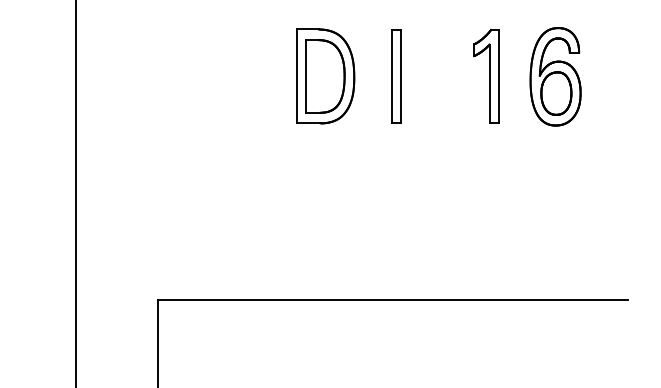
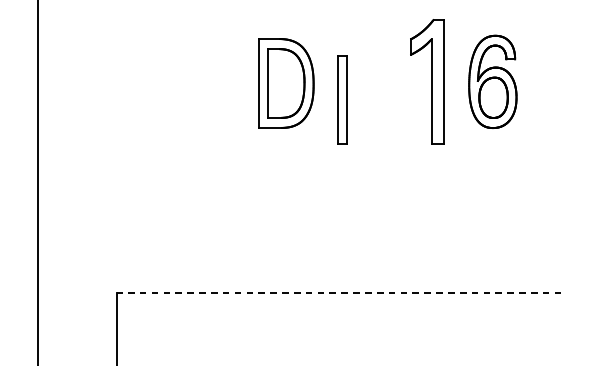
part: (325, 76) -> (286, 83), moved
part: (396, 76) -> (342, 99), moved
part: (486, 76) -> (427, 81), size x1.4
line: (393, 300) -> (339, 293), solid -> dashed

